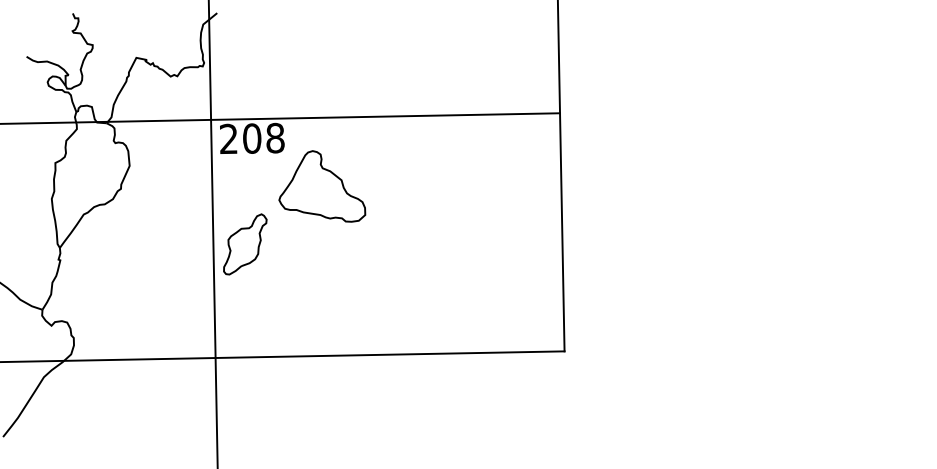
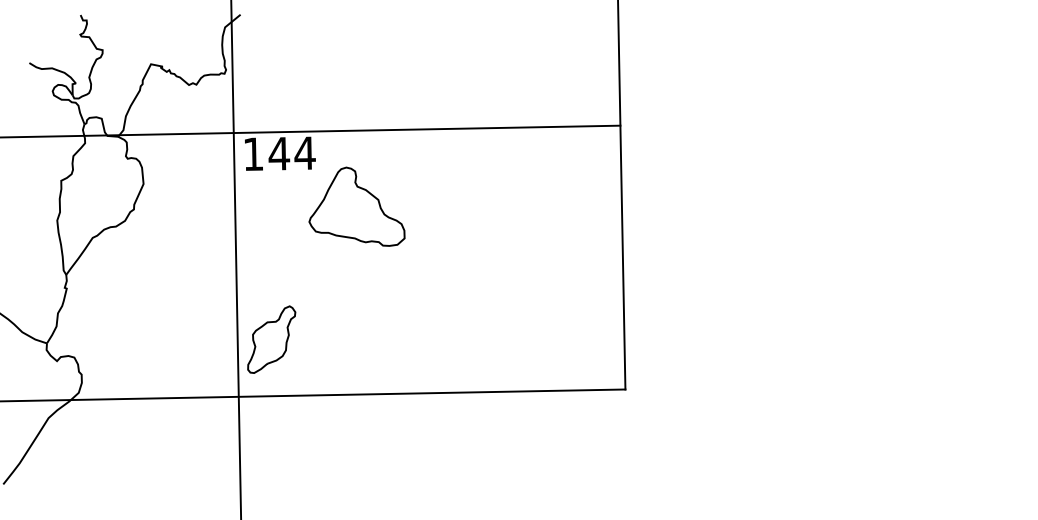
text: (252, 137) -> (279, 152), 208 -> 144
part: (245, 244) -> (271, 339), moved

